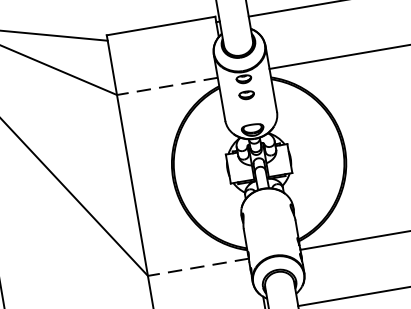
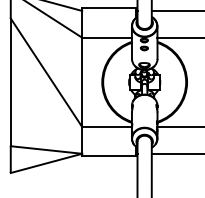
line: (168, 85) -> (107, 37), dashed -> solid
line: (199, 268) -> (107, 127), dashed -> solid

